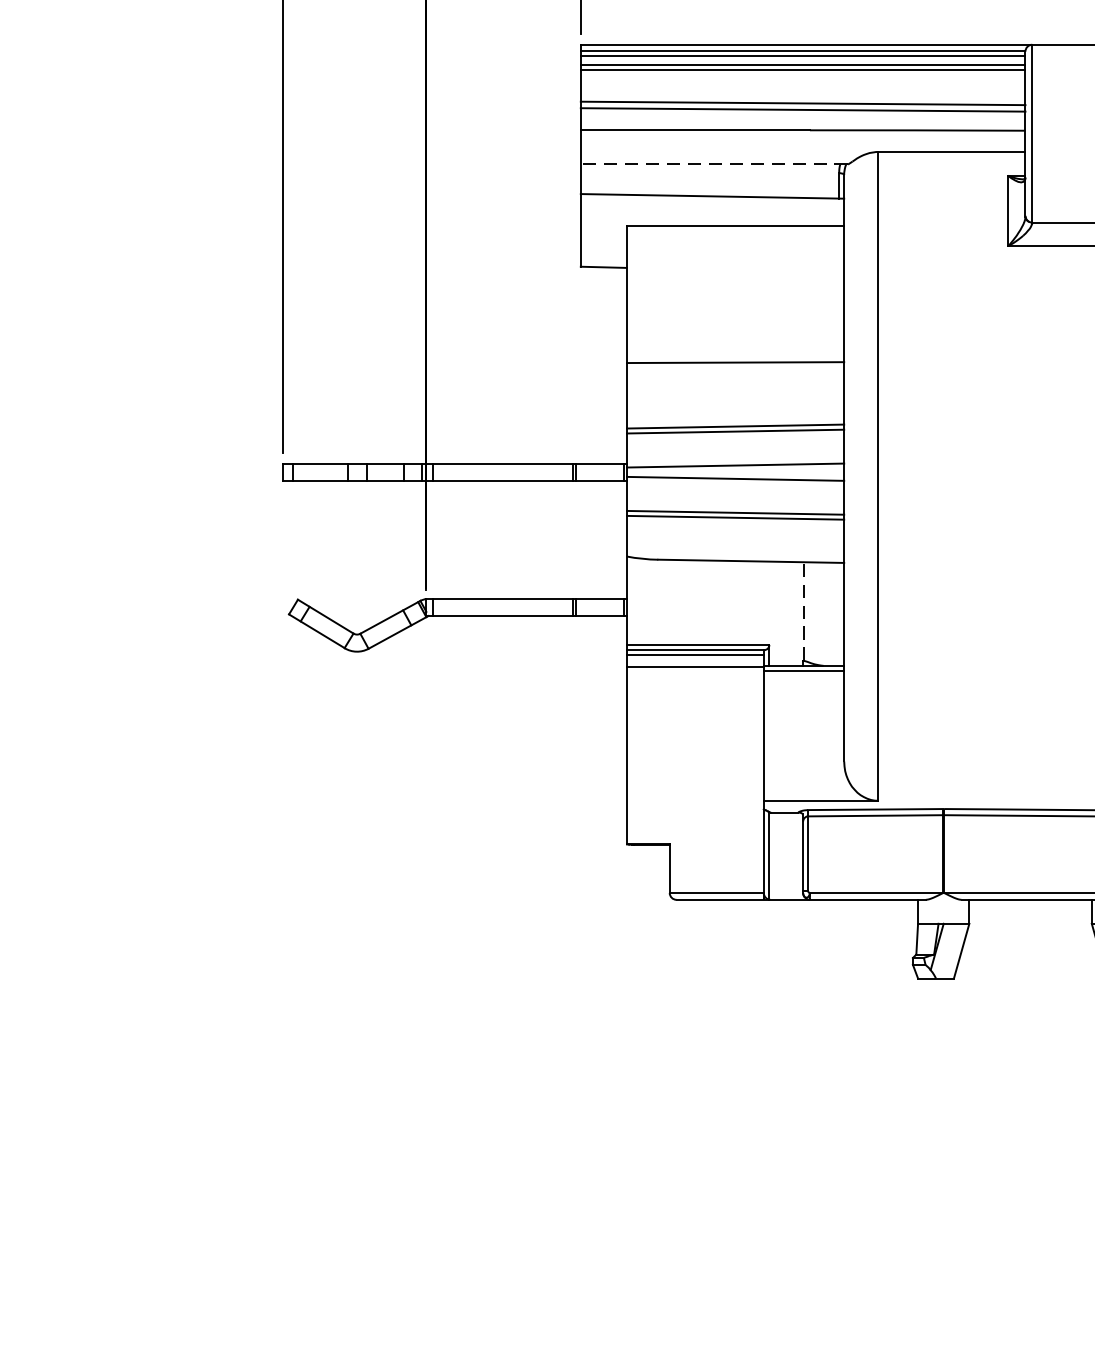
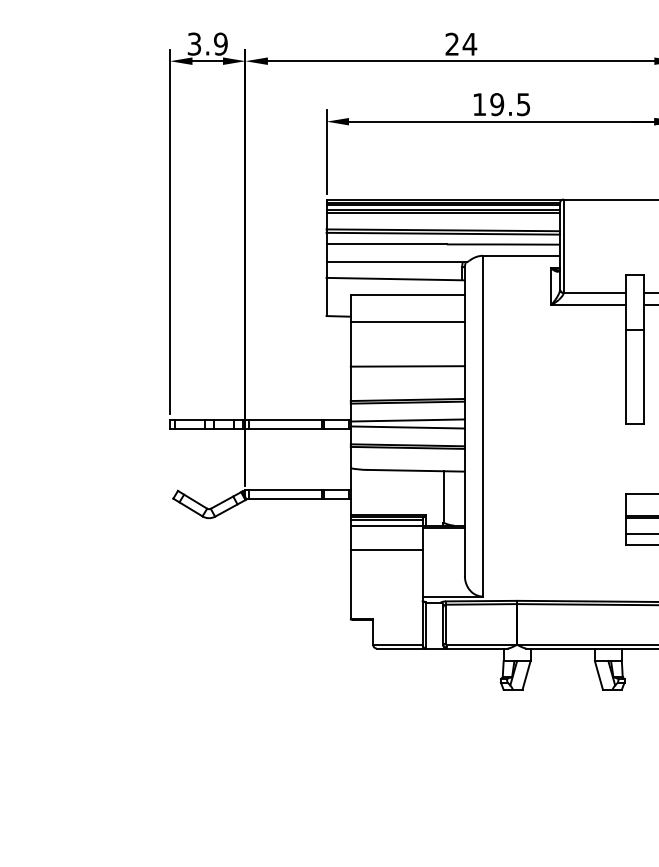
line: (713, 164) -> (396, 262), dashed -> solid
line: (734, 277) -> (407, 321), added
line: (803, 612) -> (443, 497), dashed -> solid
line: (694, 711) -> (386, 549), added

